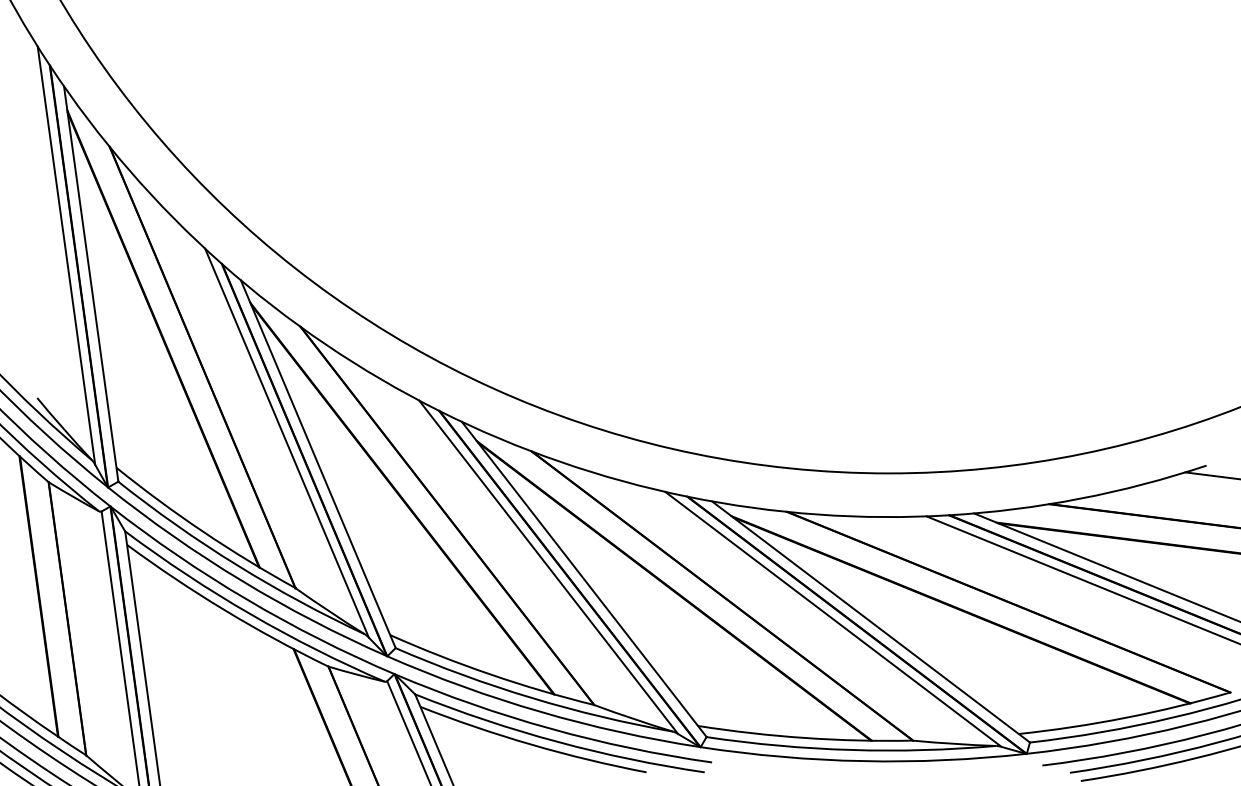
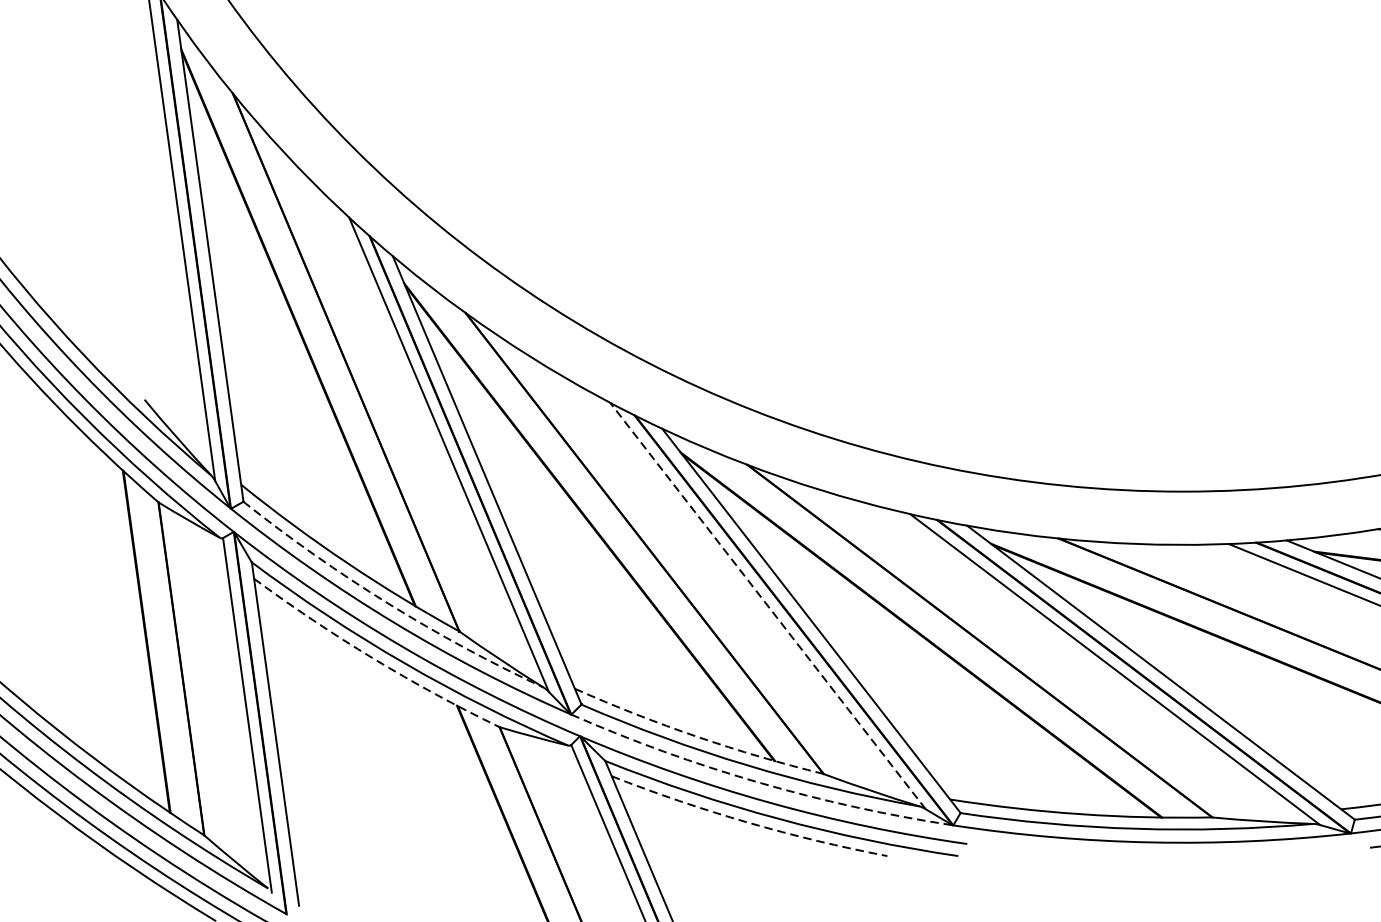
arc: (237, 565) -> (388, 603), solid -> dashed
line: (548, 566) -> (767, 605), solid -> dashed
arc: (225, 610) -> (374, 658), solid -> dashed
arc: (490, 674) -> (697, 736), solid -> dashed
arc: (540, 711) -> (758, 781), solid -> dashed
arc: (532, 744) -> (748, 822), solid -> dashed

